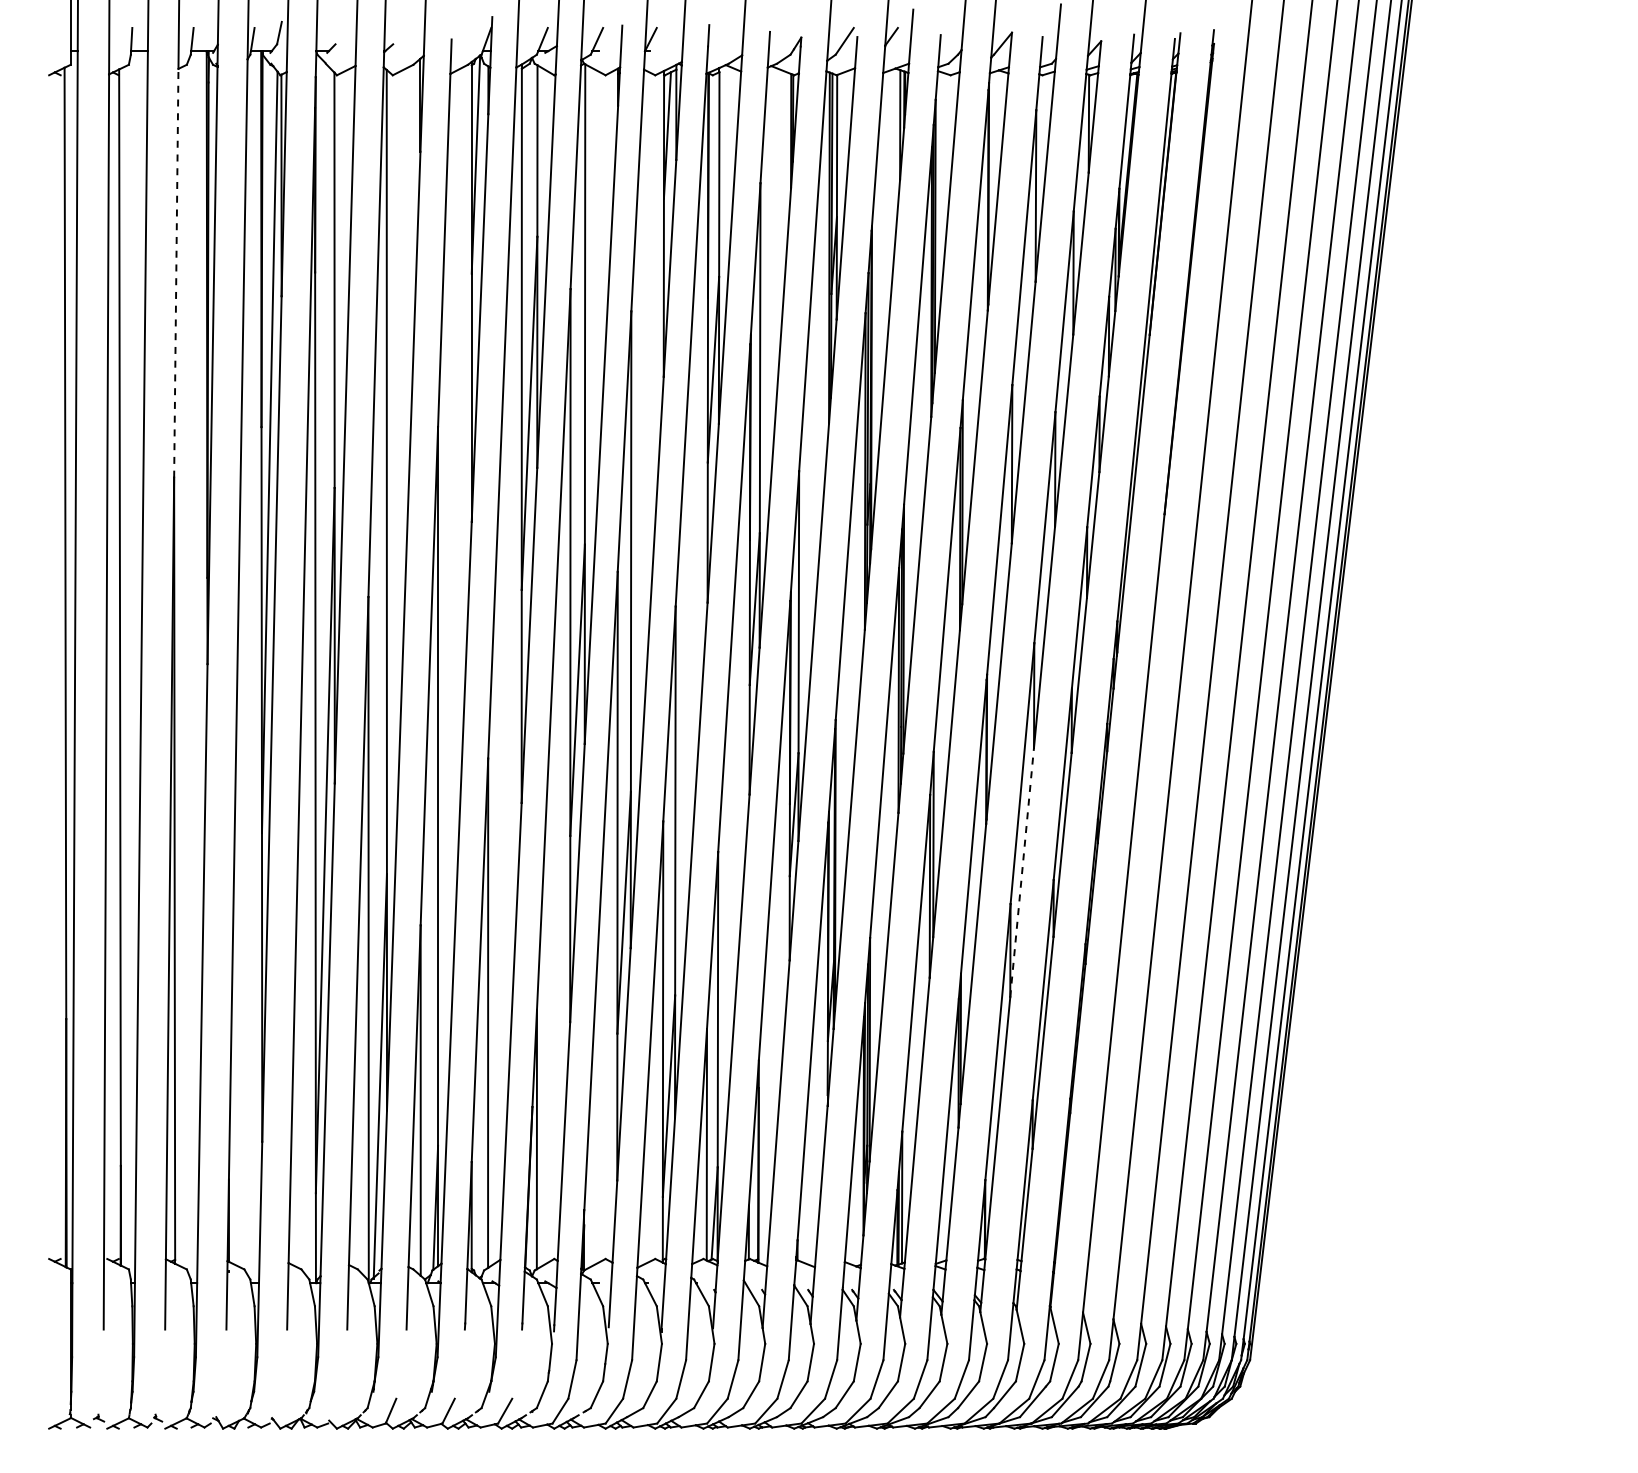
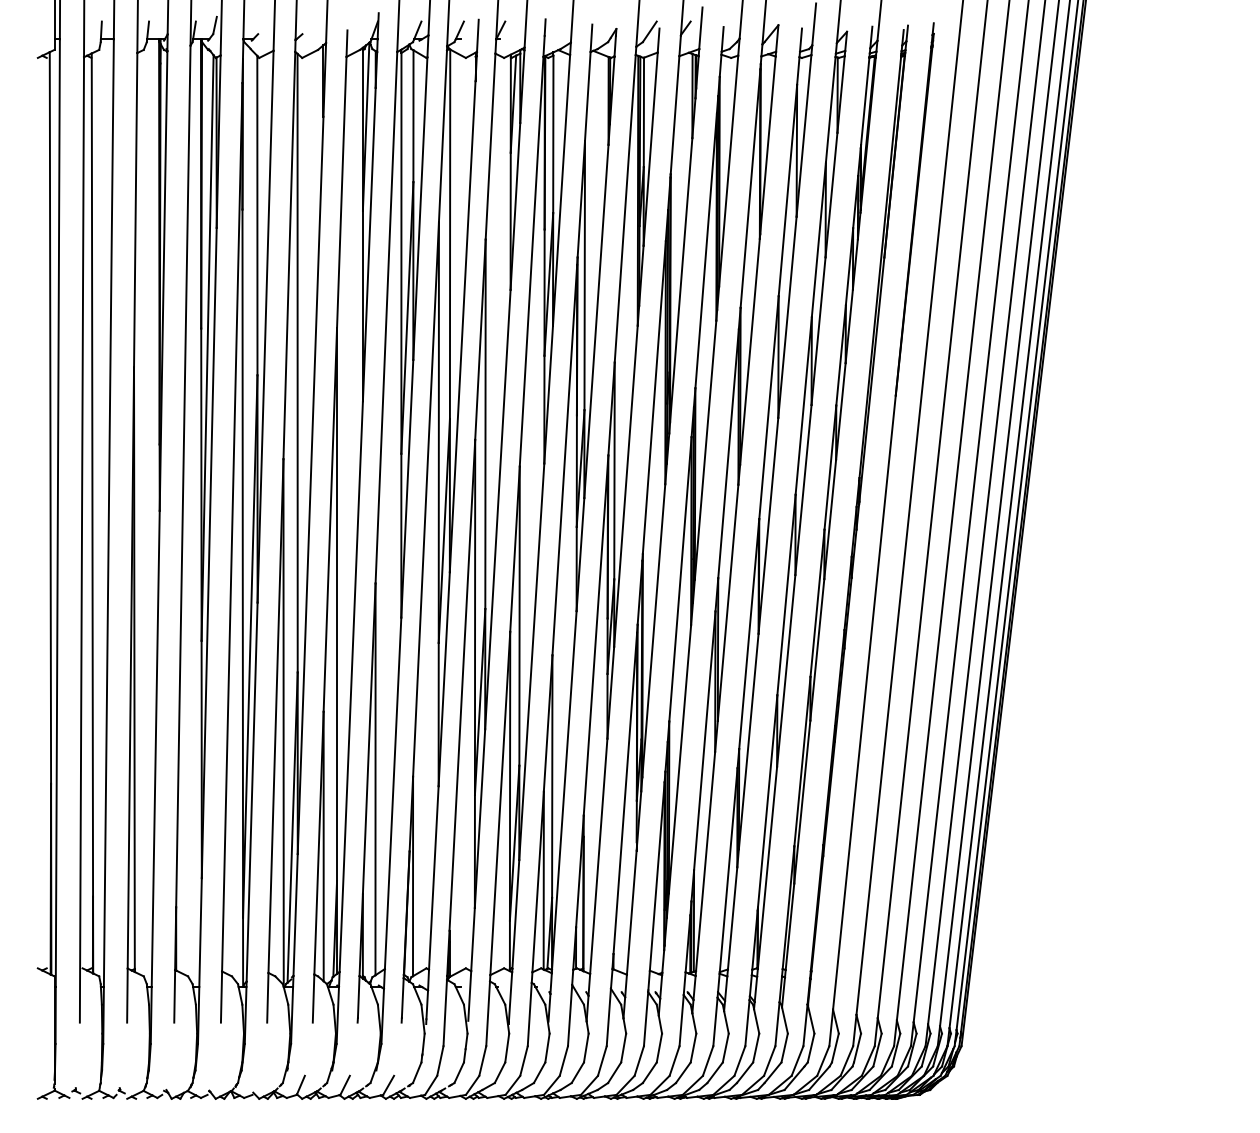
line: (176, 272) -> (135, 209), dashed -> solid
line: (1022, 871) -> (786, 670), dashed -> solid

